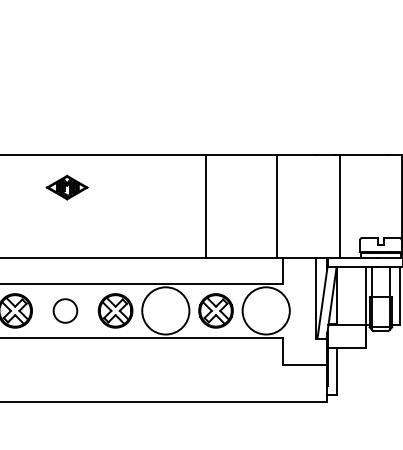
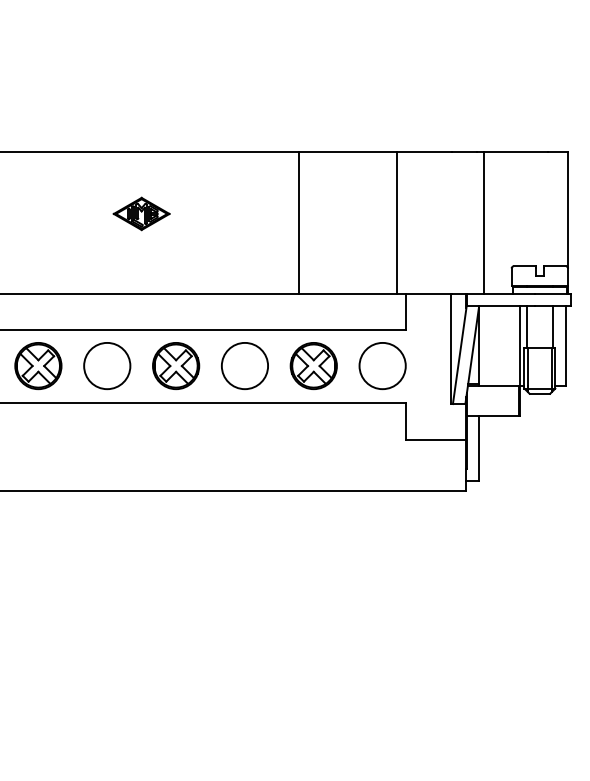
part: (67, 187) -> (141, 213), moved
circle: (165, 310) -> (244, 365), size x0.71
circle: (266, 310) -> (382, 365), size x0.71
circle: (65, 311) -> (107, 366), size x1.43

